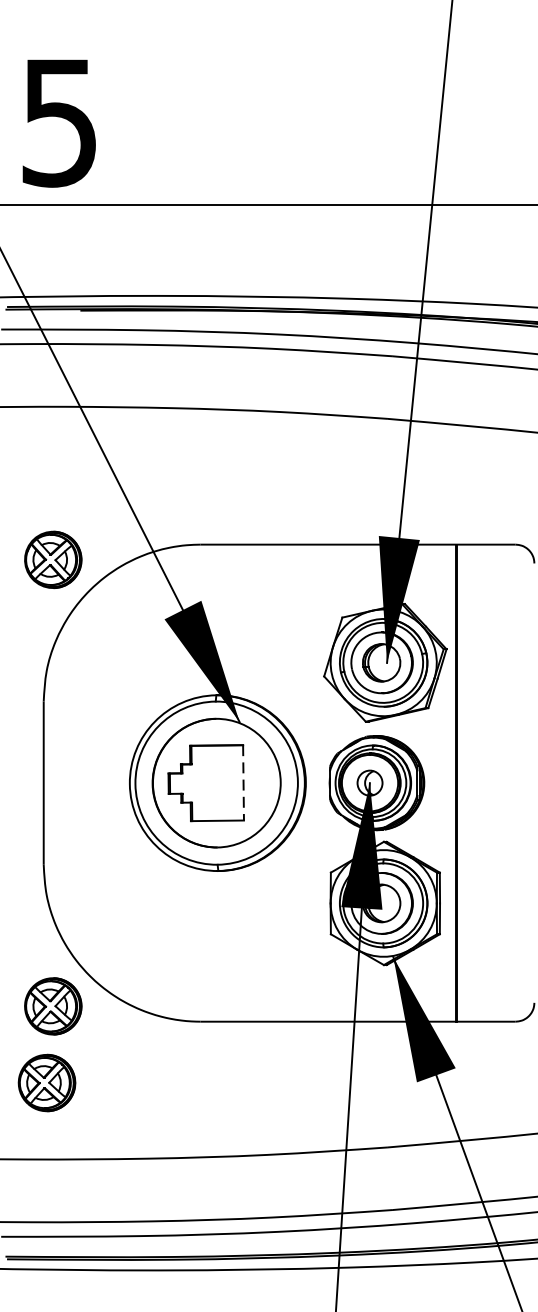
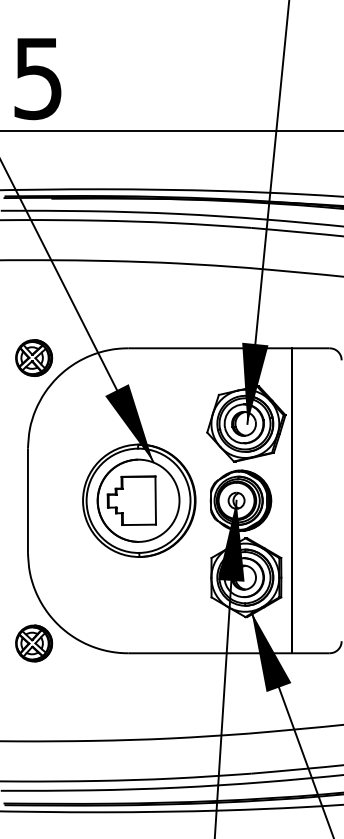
line: (243, 784) -> (155, 501), dashed -> solid
part: (47, 1083) -> (30, 692), removed

